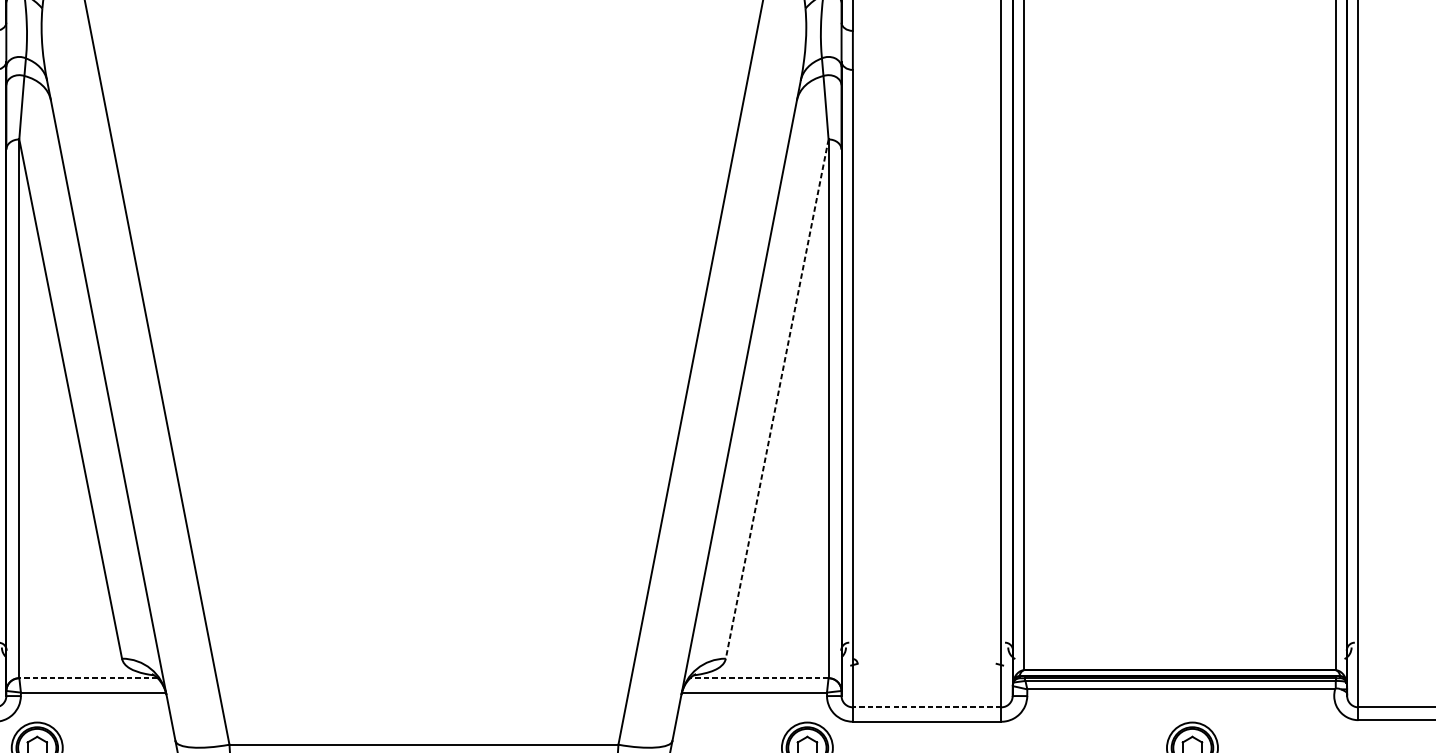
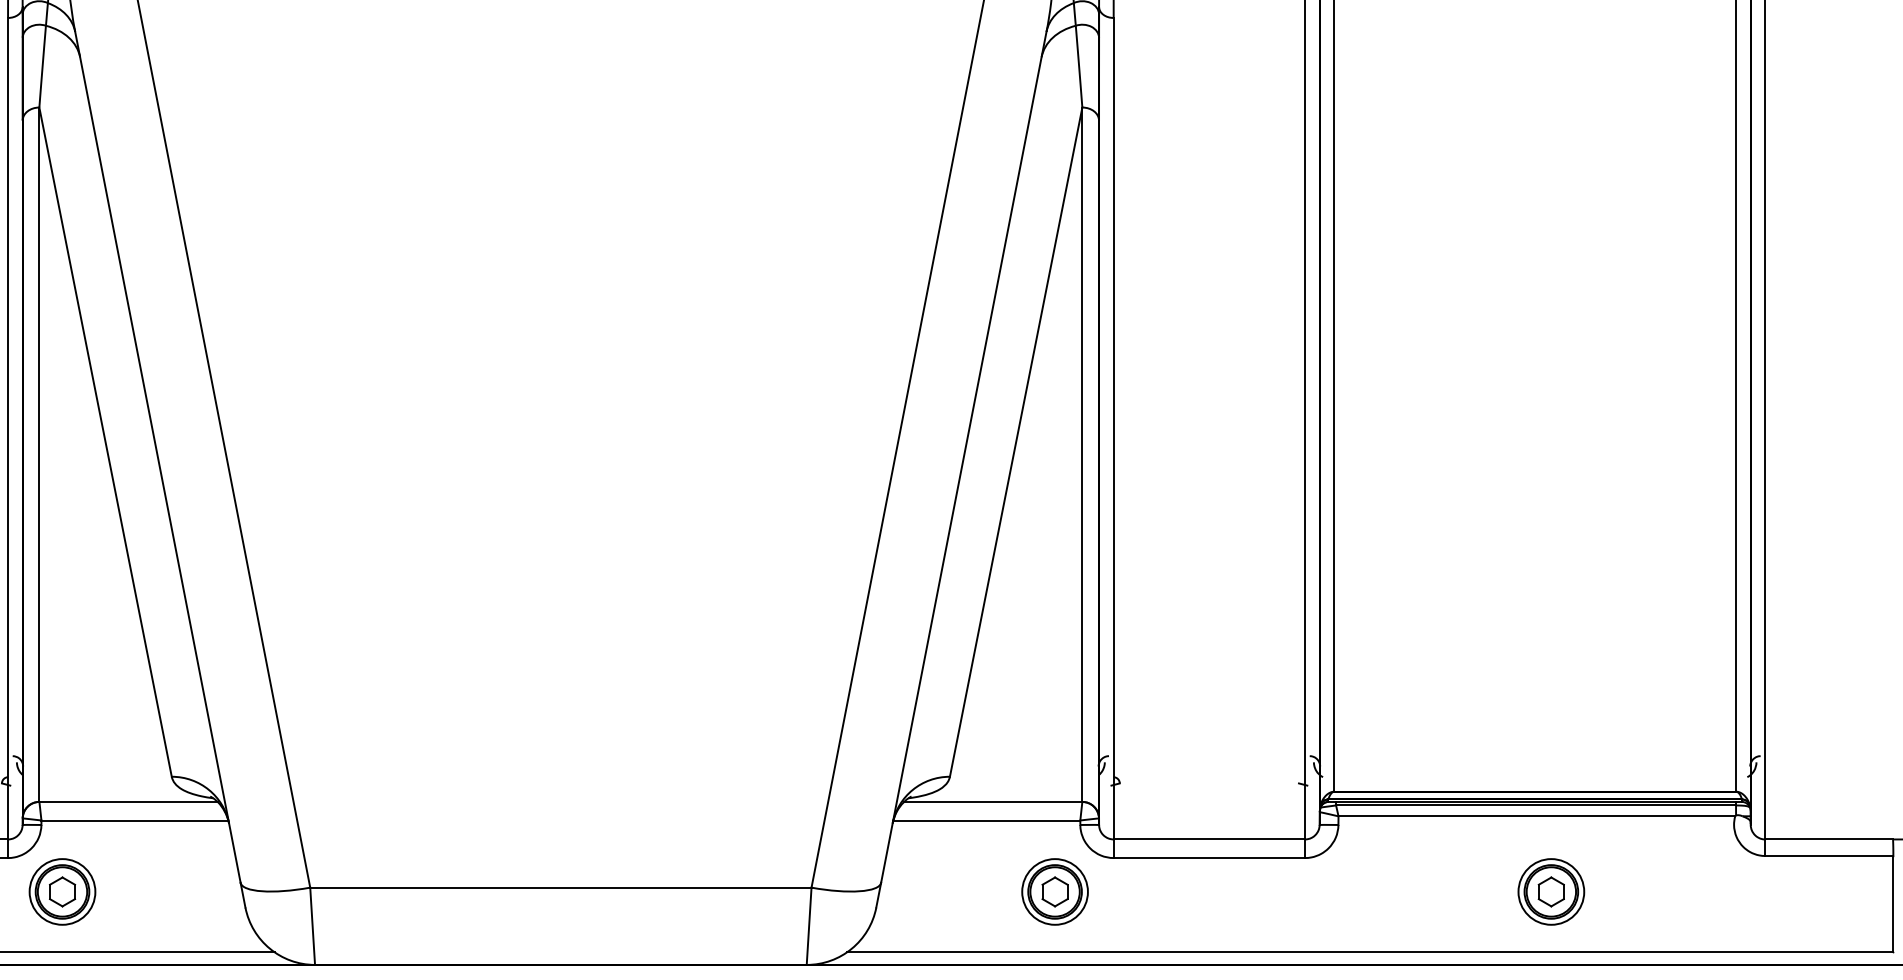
line: (777, 399) -> (1016, 442), dashed -> solid
line: (88, 677) -> (128, 801), dashed -> solid
line: (758, 677) -> (992, 801), dashed -> solid
line: (927, 707) -> (1209, 839), dashed -> solid

